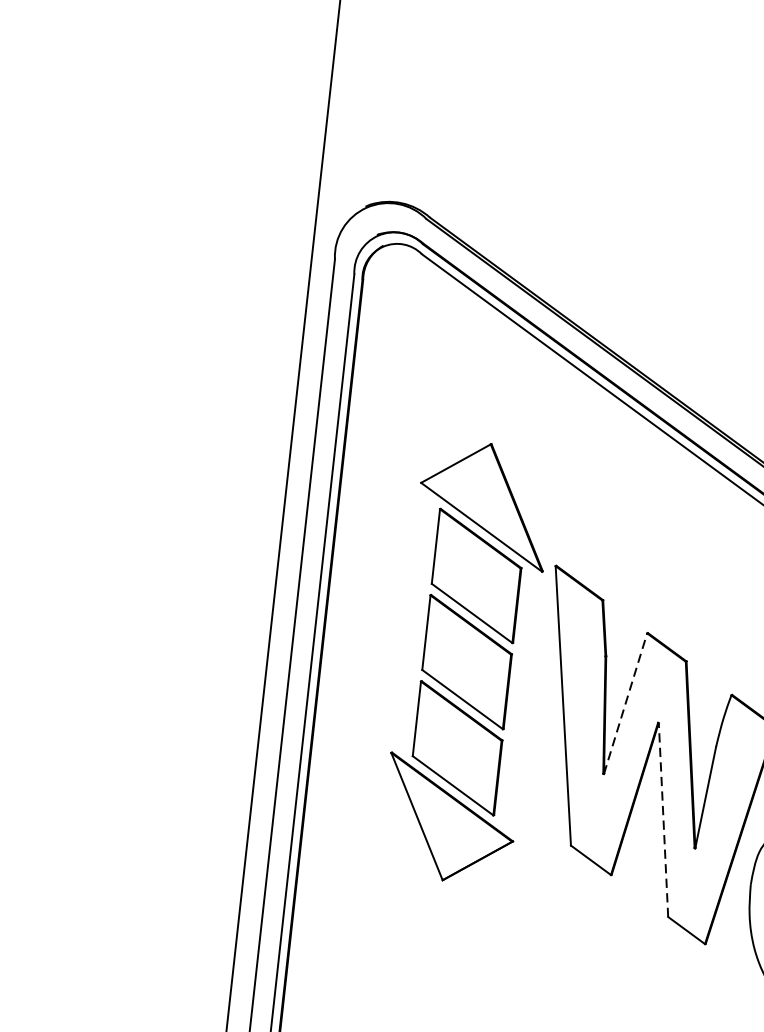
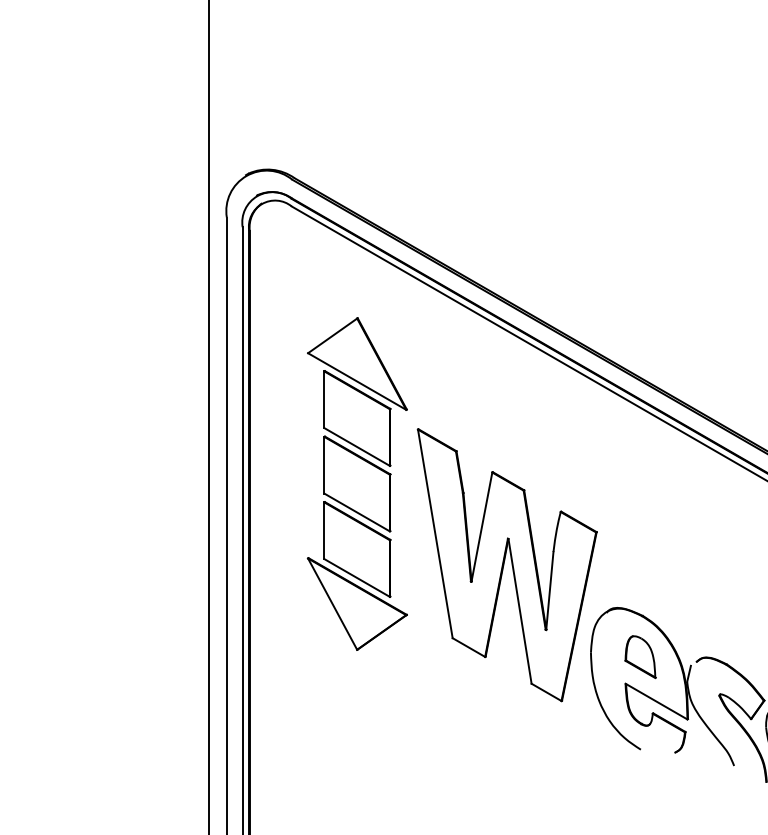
part: (465, 661) -> (356, 483), moved
line: (624, 704) -> (481, 527), dashed -> solid
line: (662, 818) -> (519, 610), dashed -> solid

